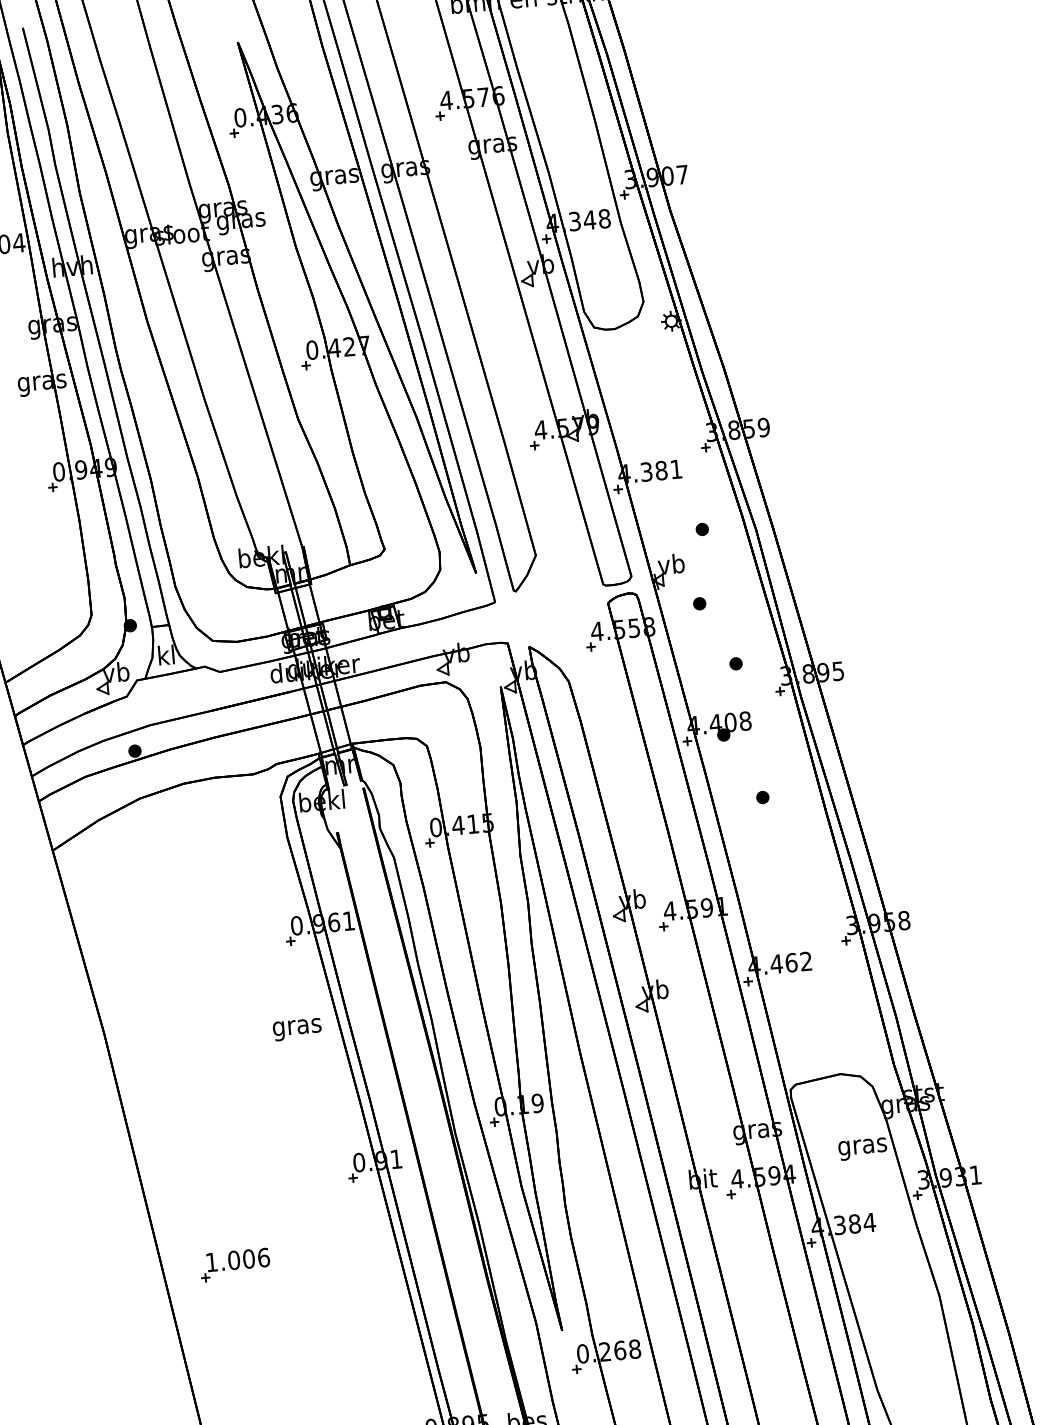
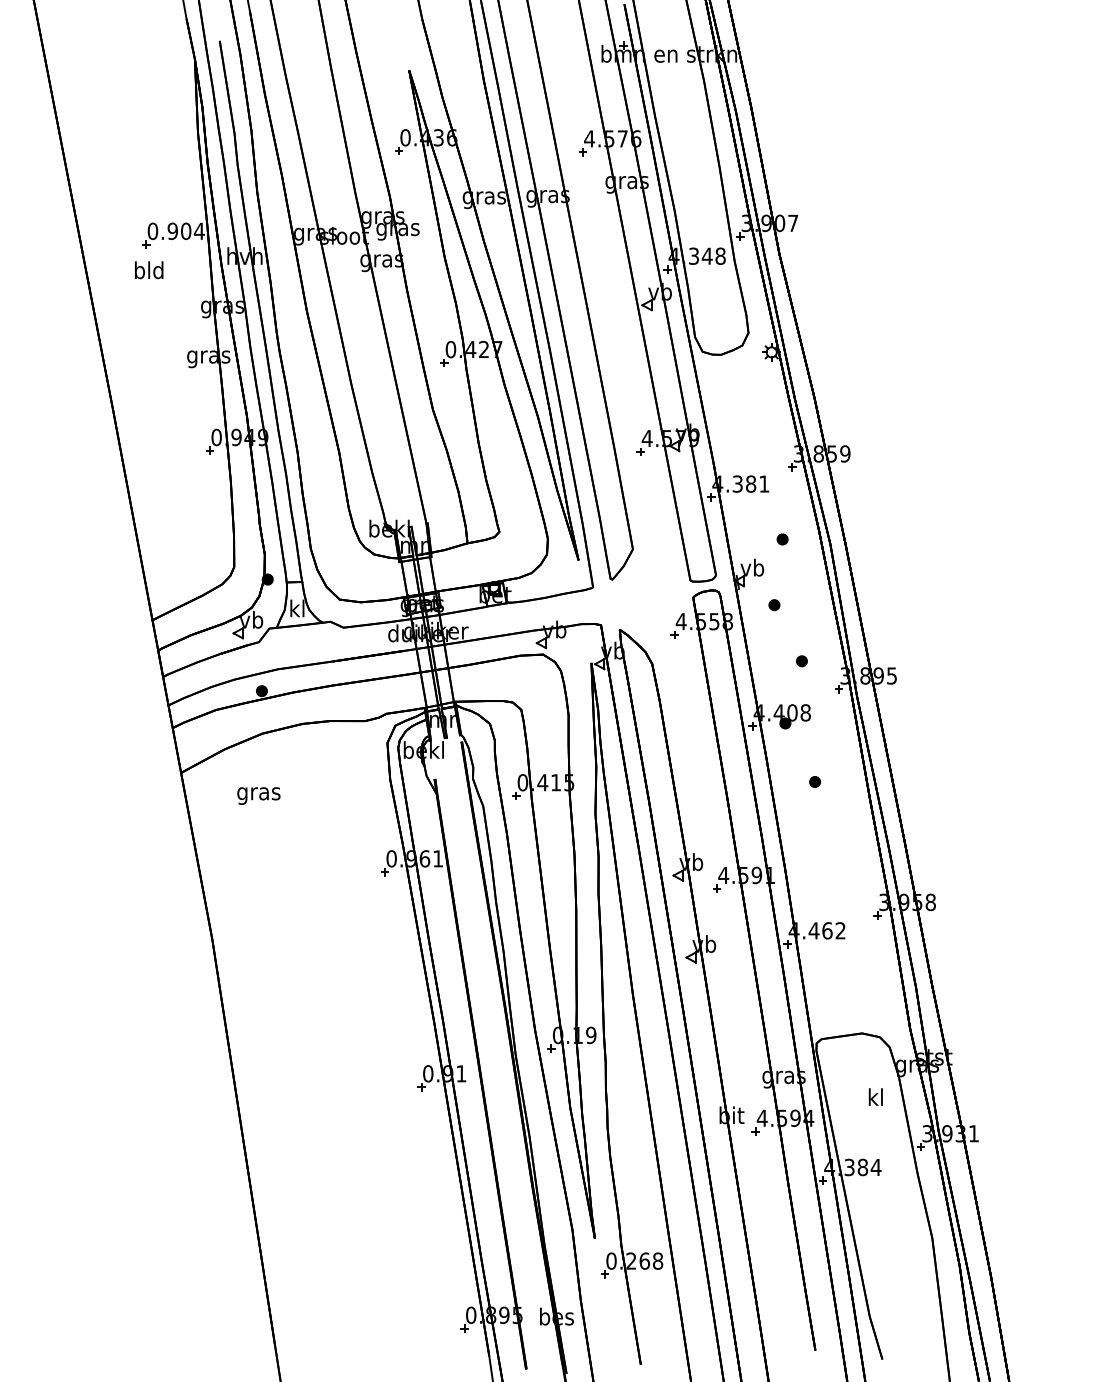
text: (296, 1029) -> (258, 795), moved
text: (862, 1146) -> (875, 1099), gras -> kl
part: (235, 1264) -> (310, 1154), removed

